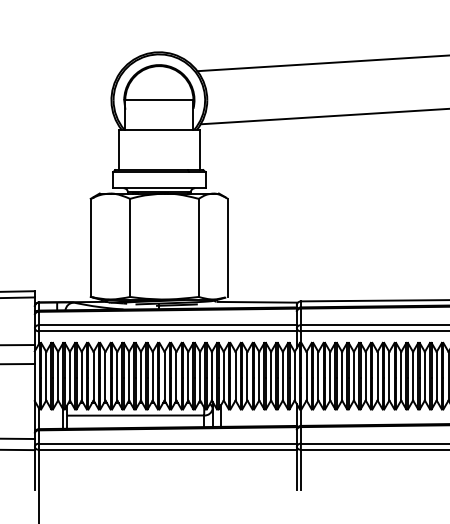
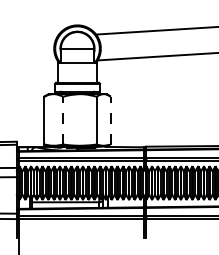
line: (130, 247) -> (63, 120), solid -> dashed
line: (227, 247) -> (110, 120), solid -> dashed

